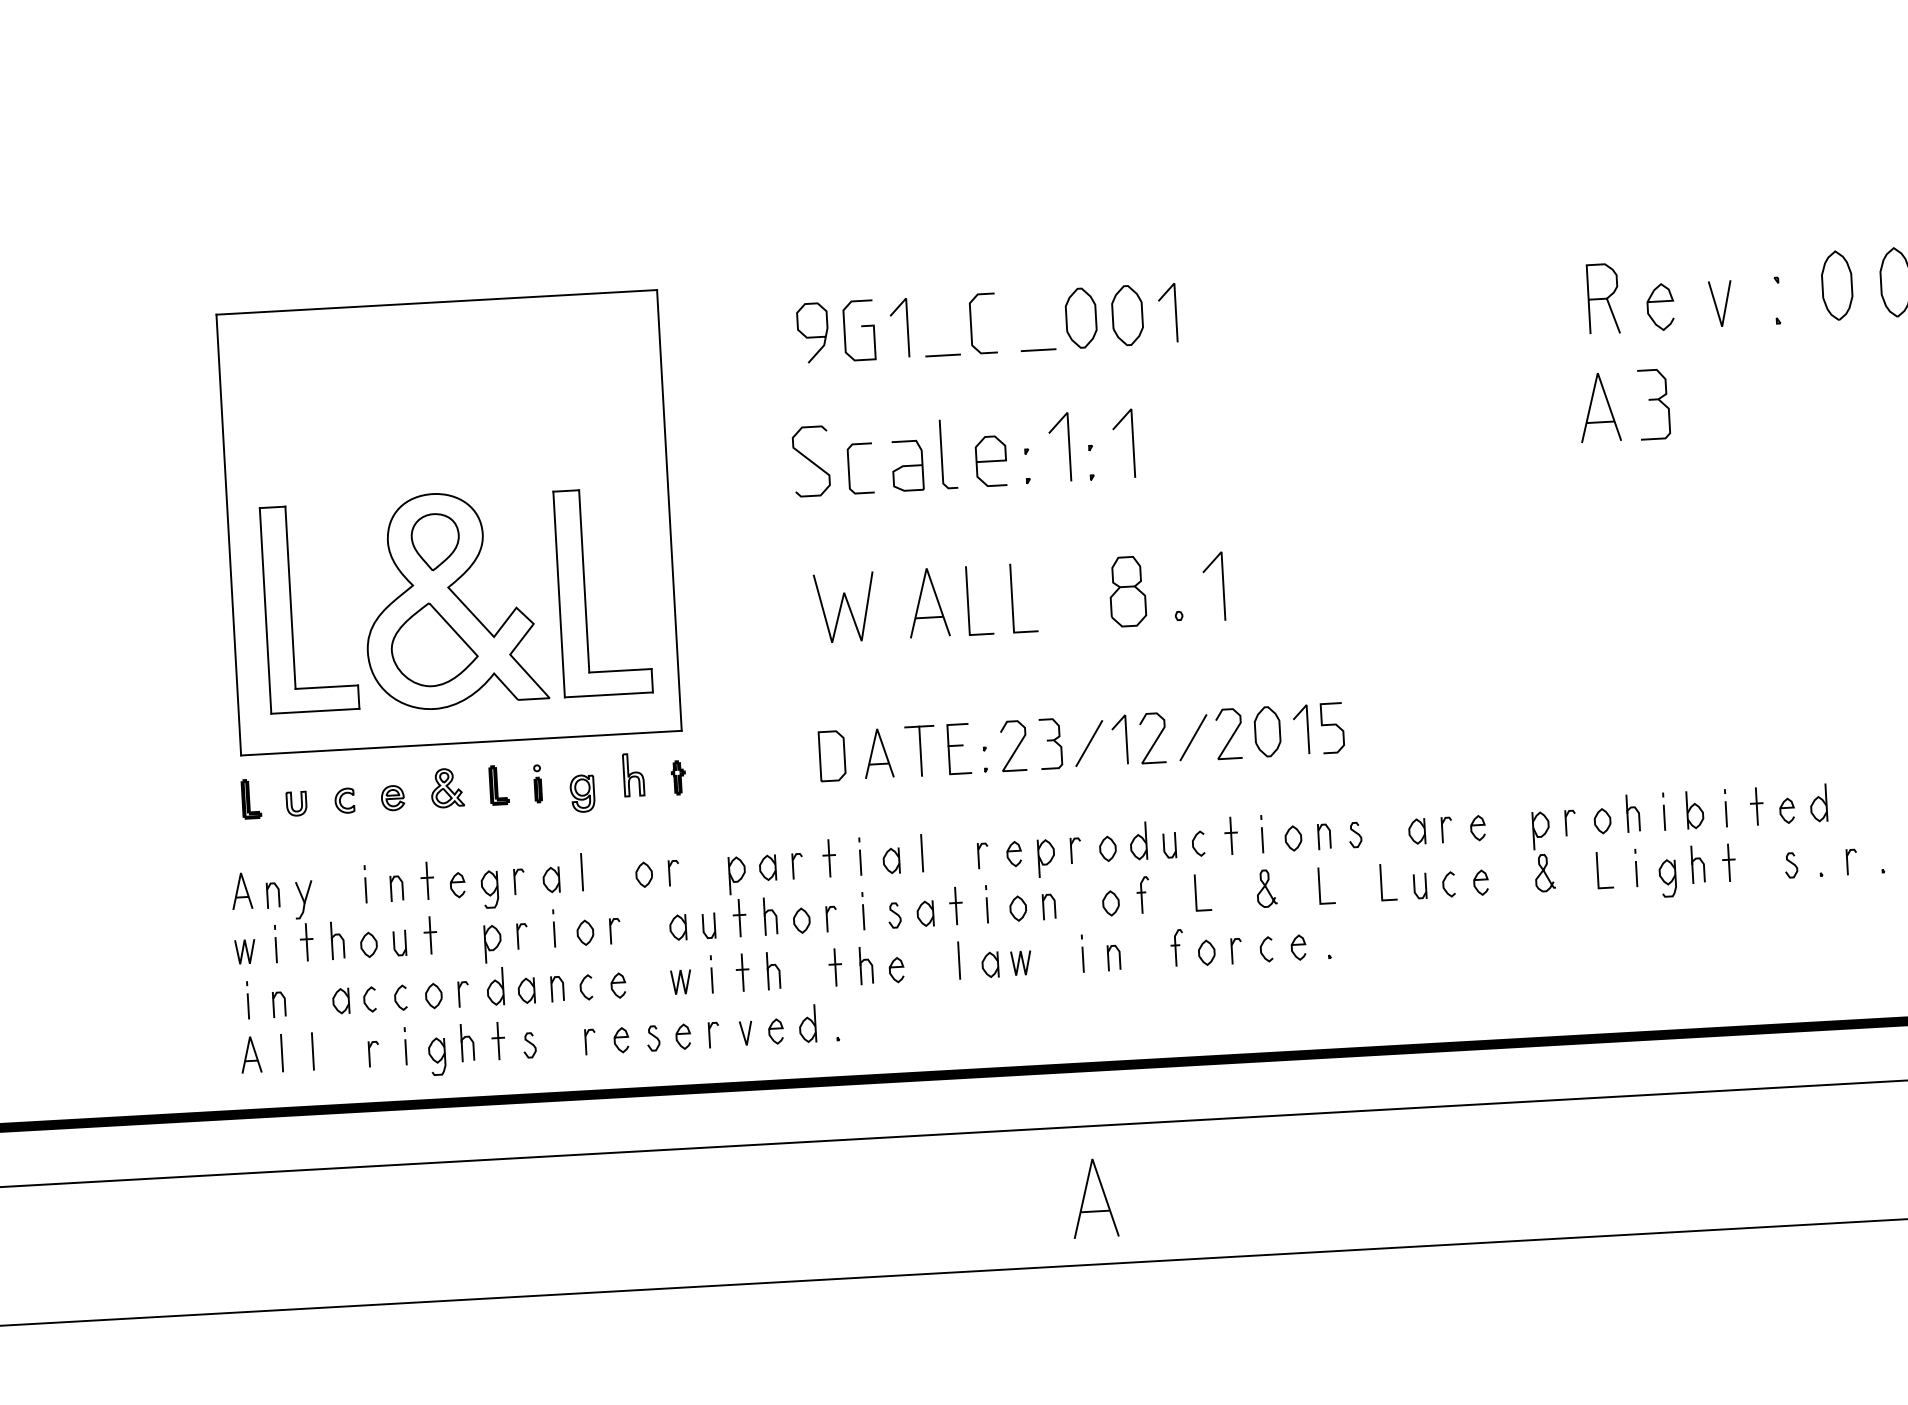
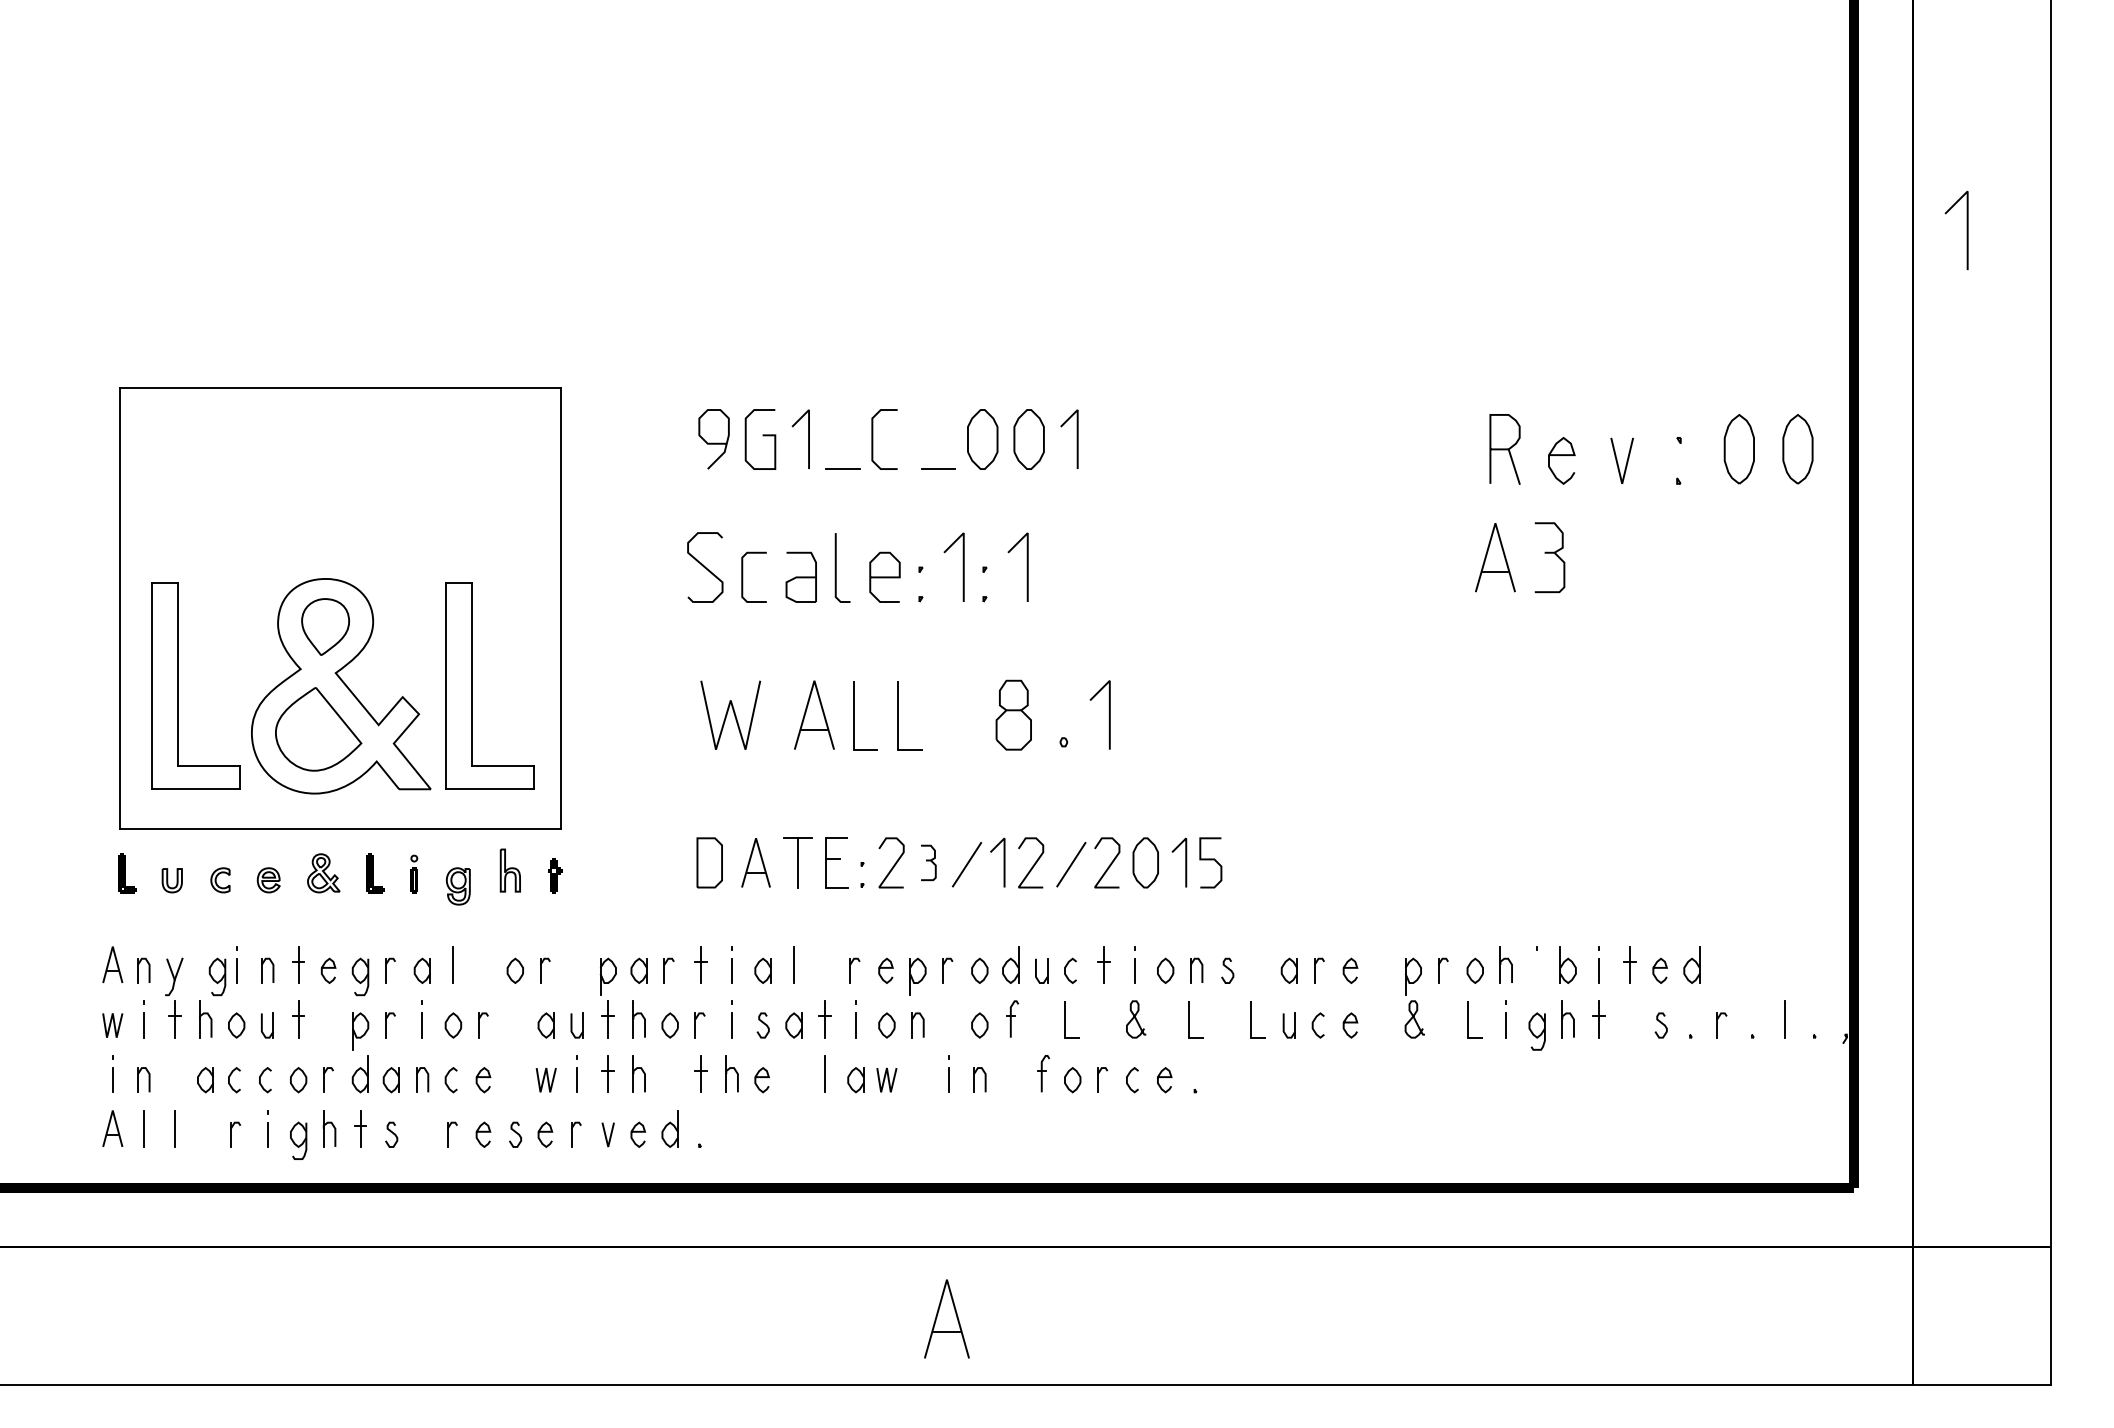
part: (1050, 743) -> (928, 862), size x0.7
line: (1664, 817) -> (1537, 970), removed
part: (347, 897) -> (217, 976), added

